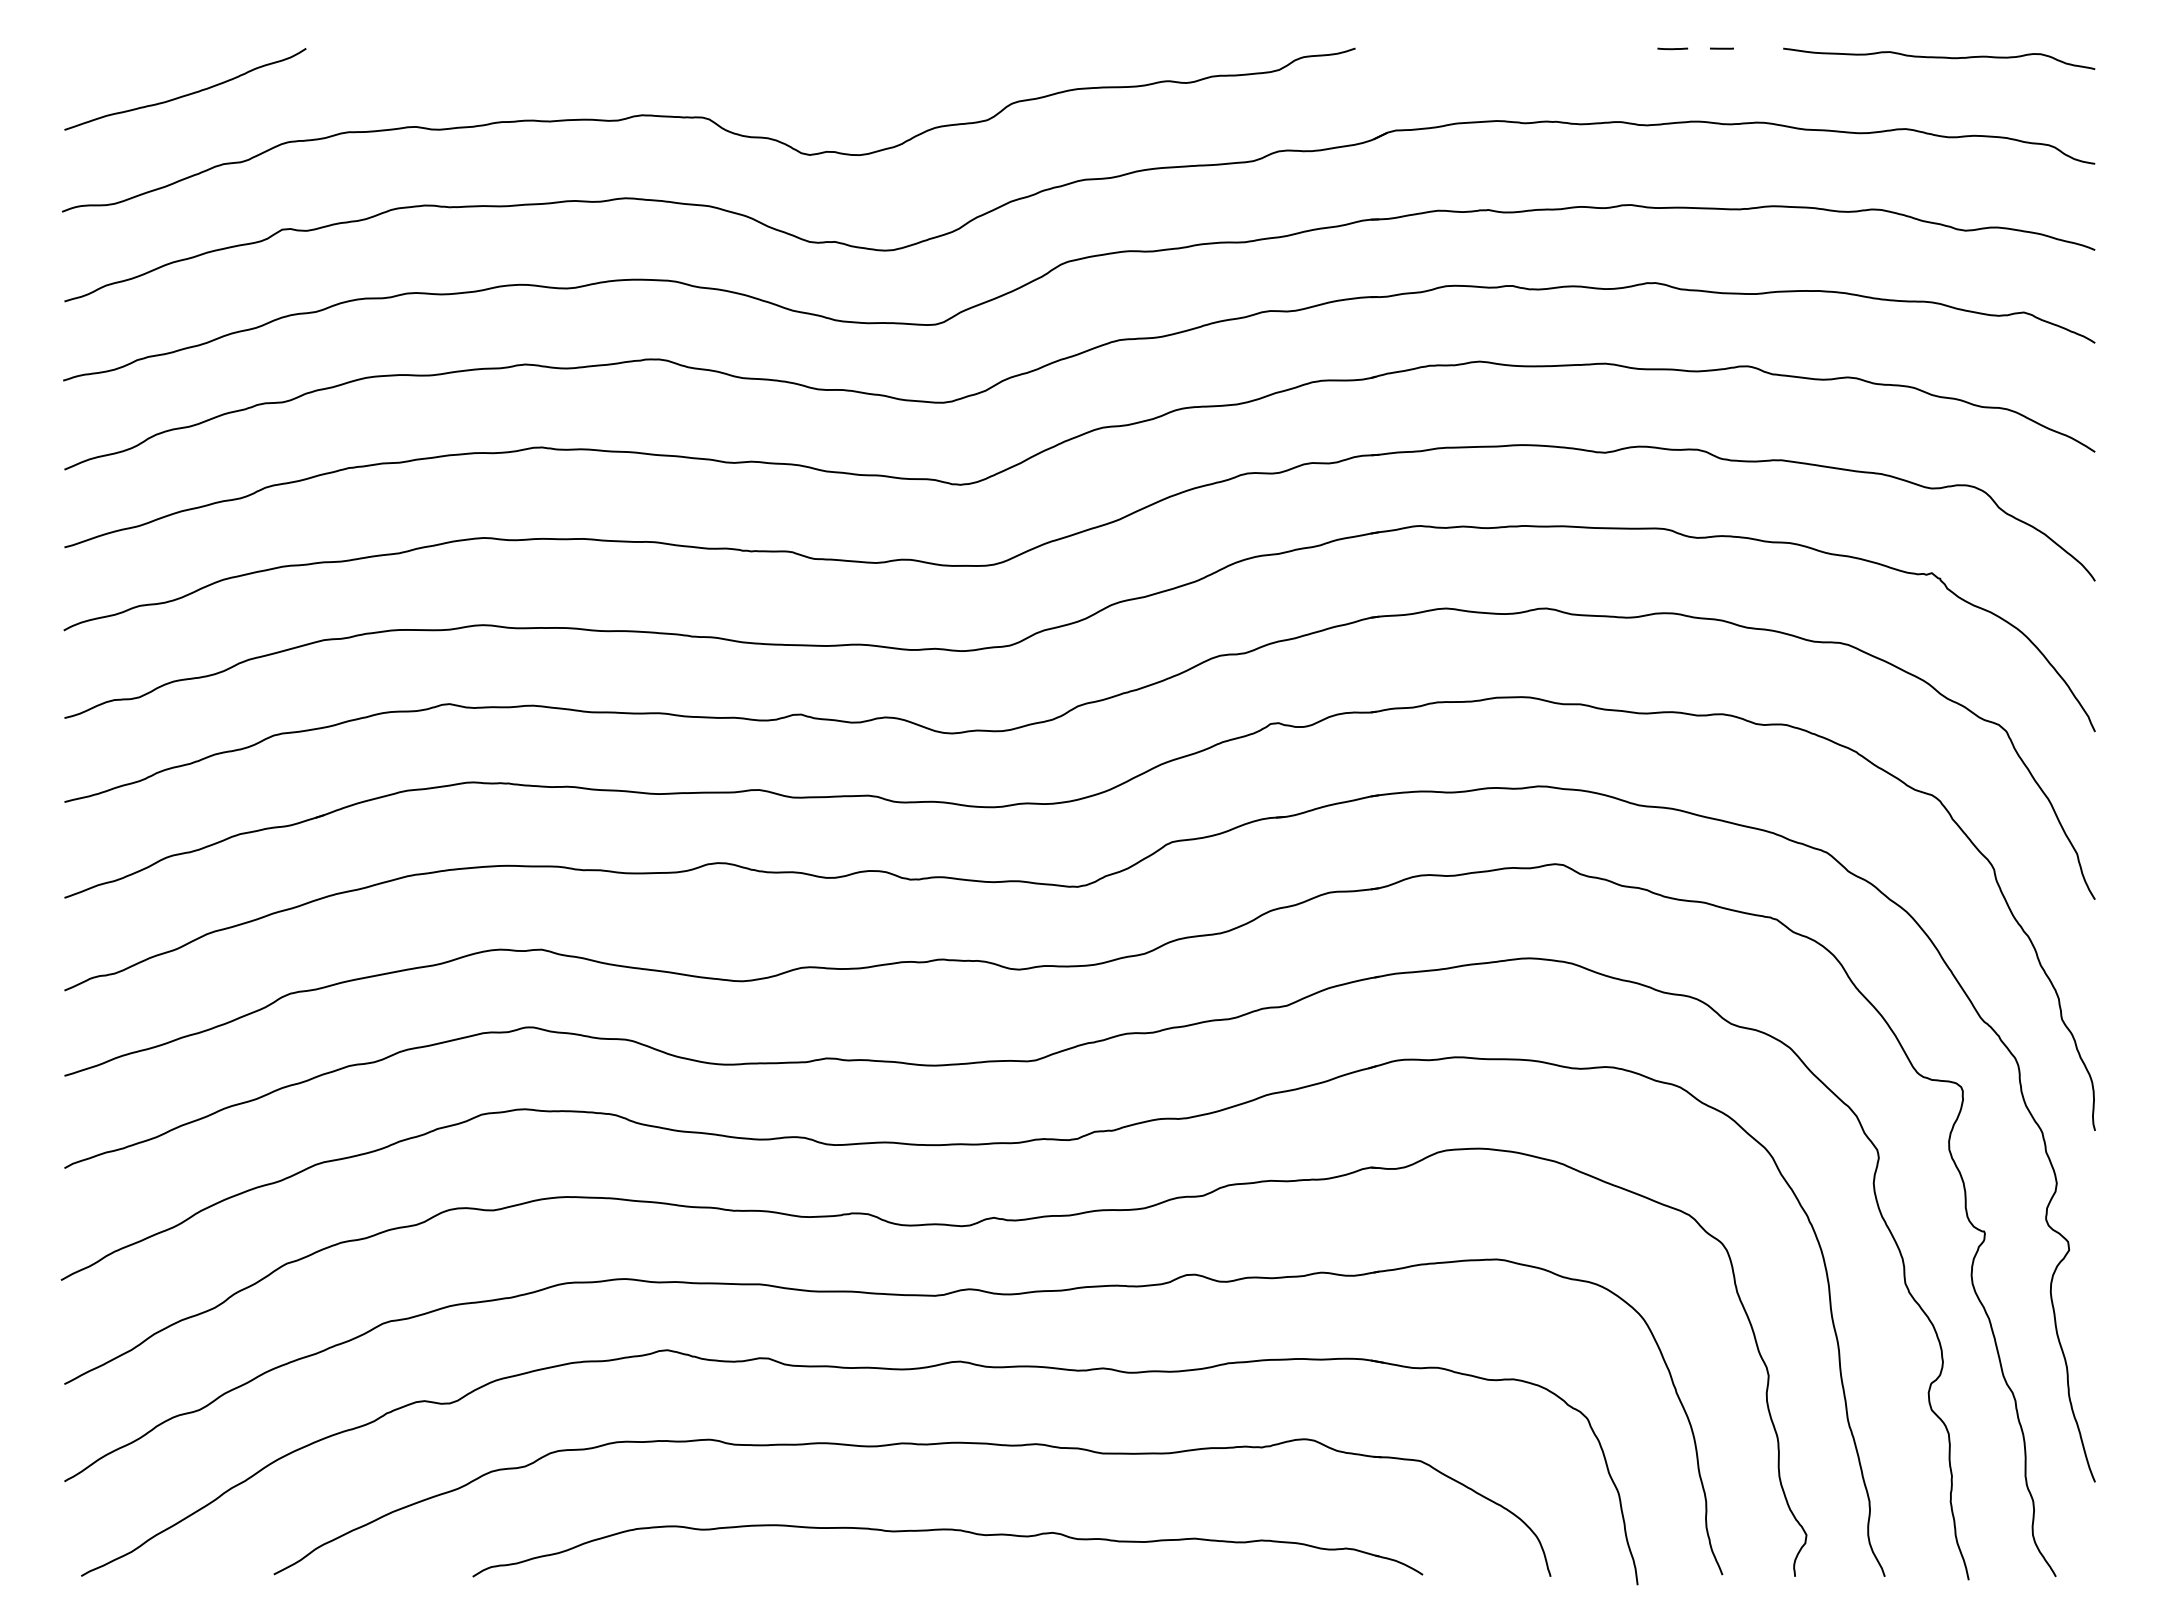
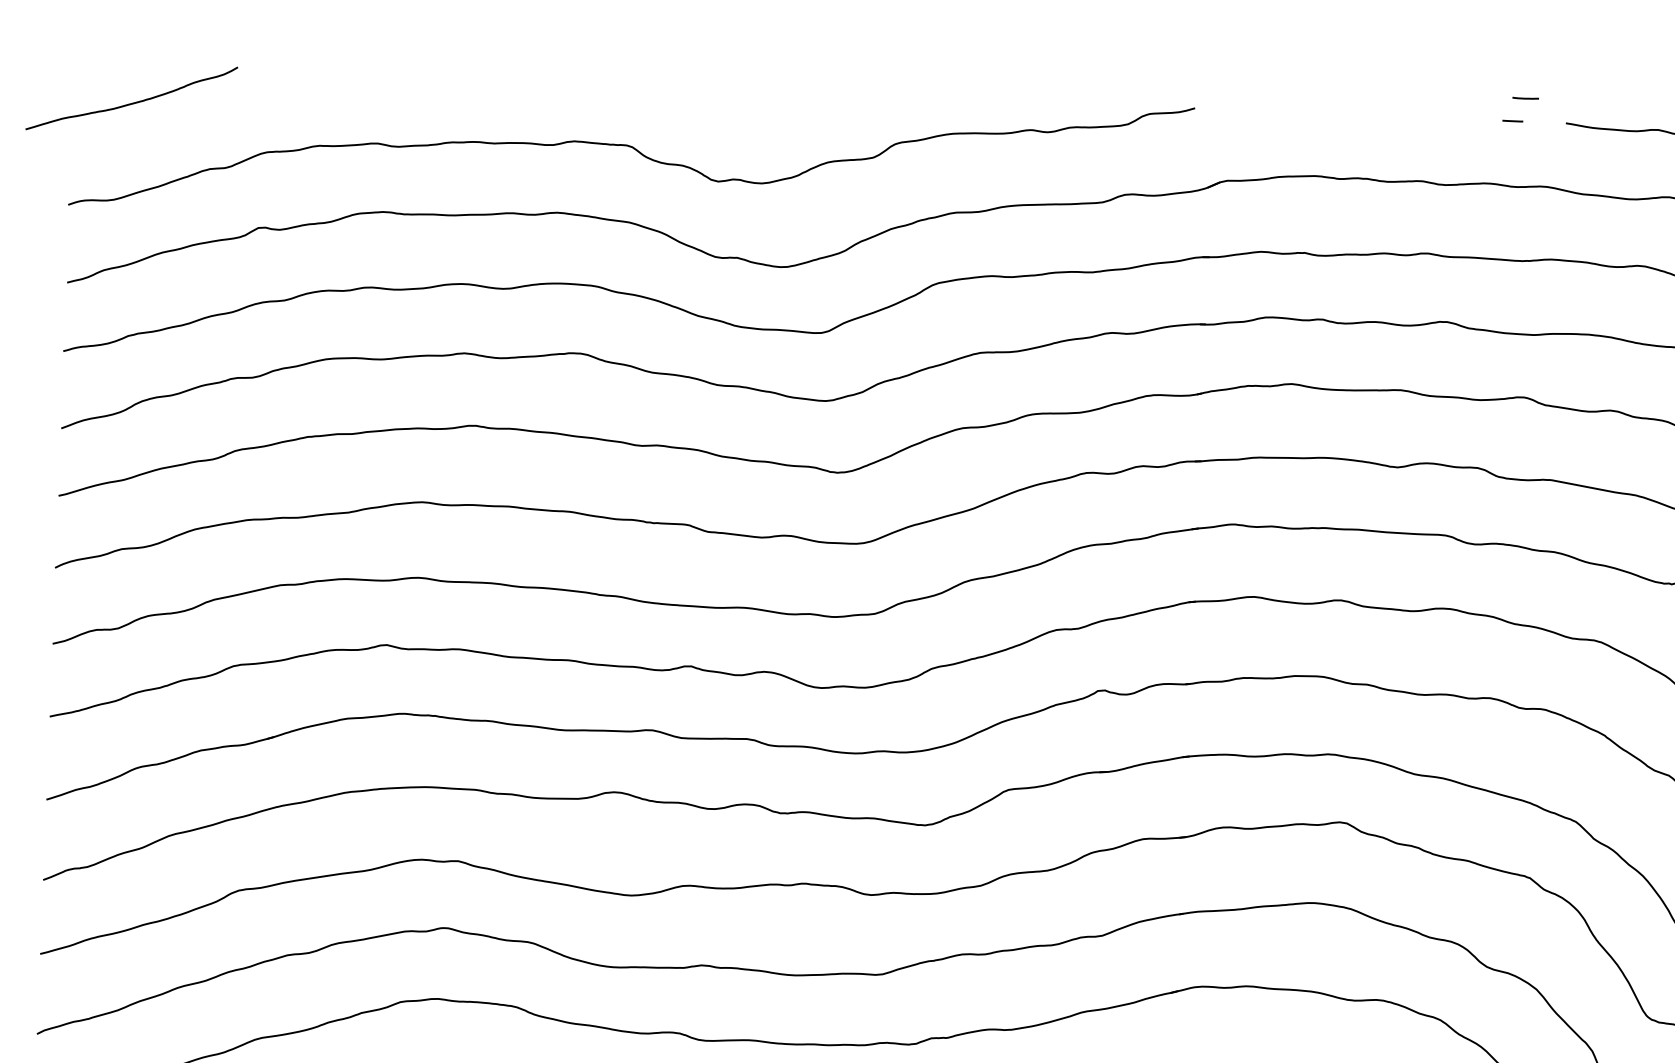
curve: (1672, 48) -> (1525, 98), moved
curve: (188, 93) -> (134, 102), moved

